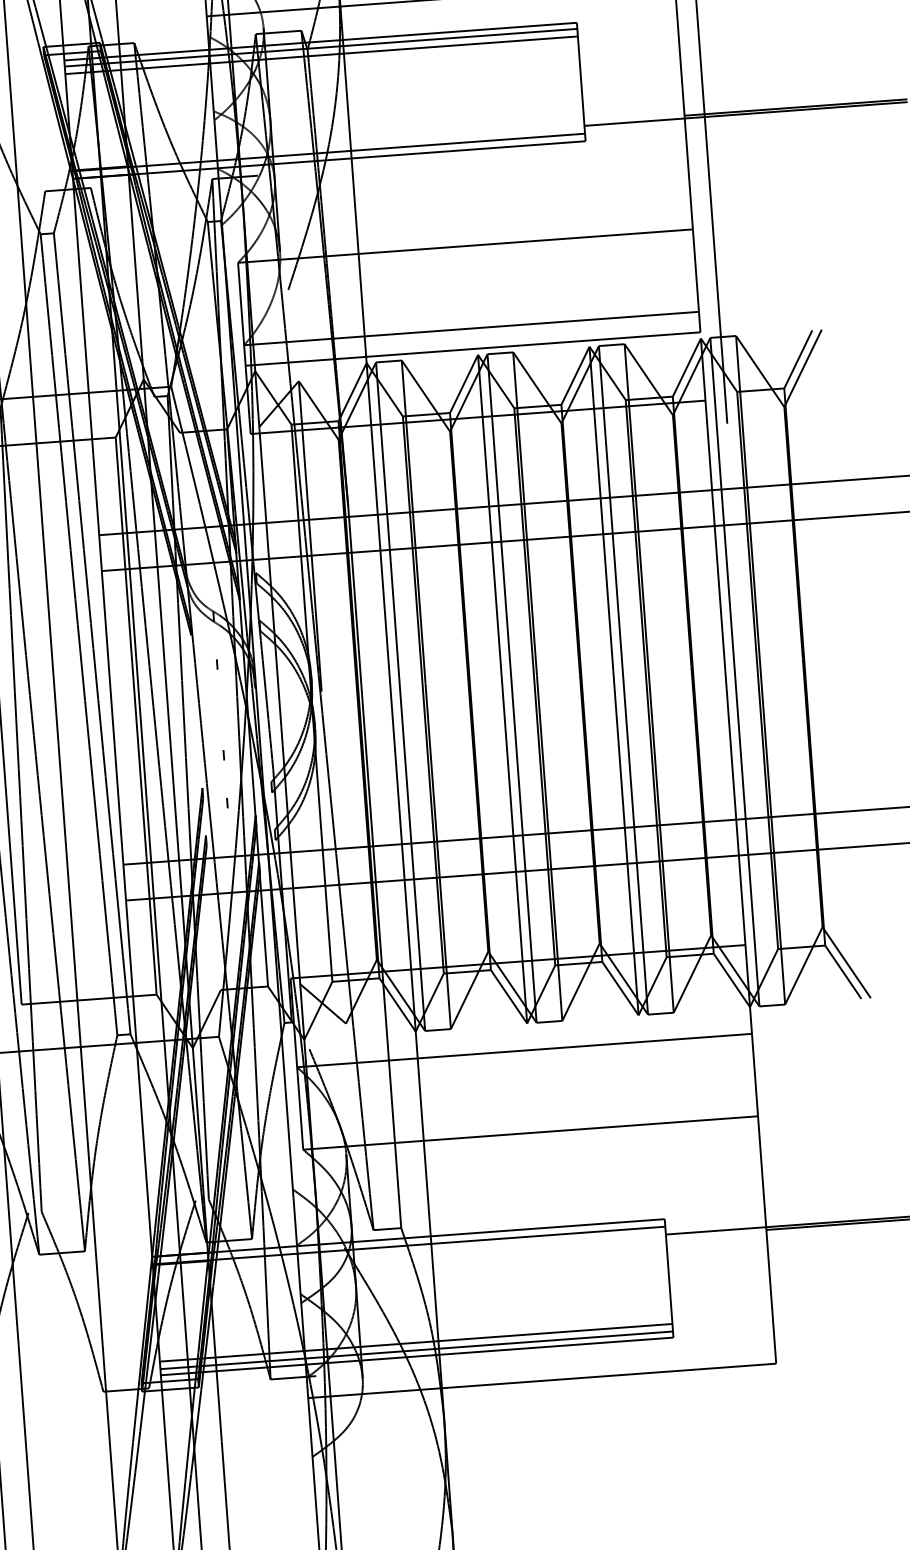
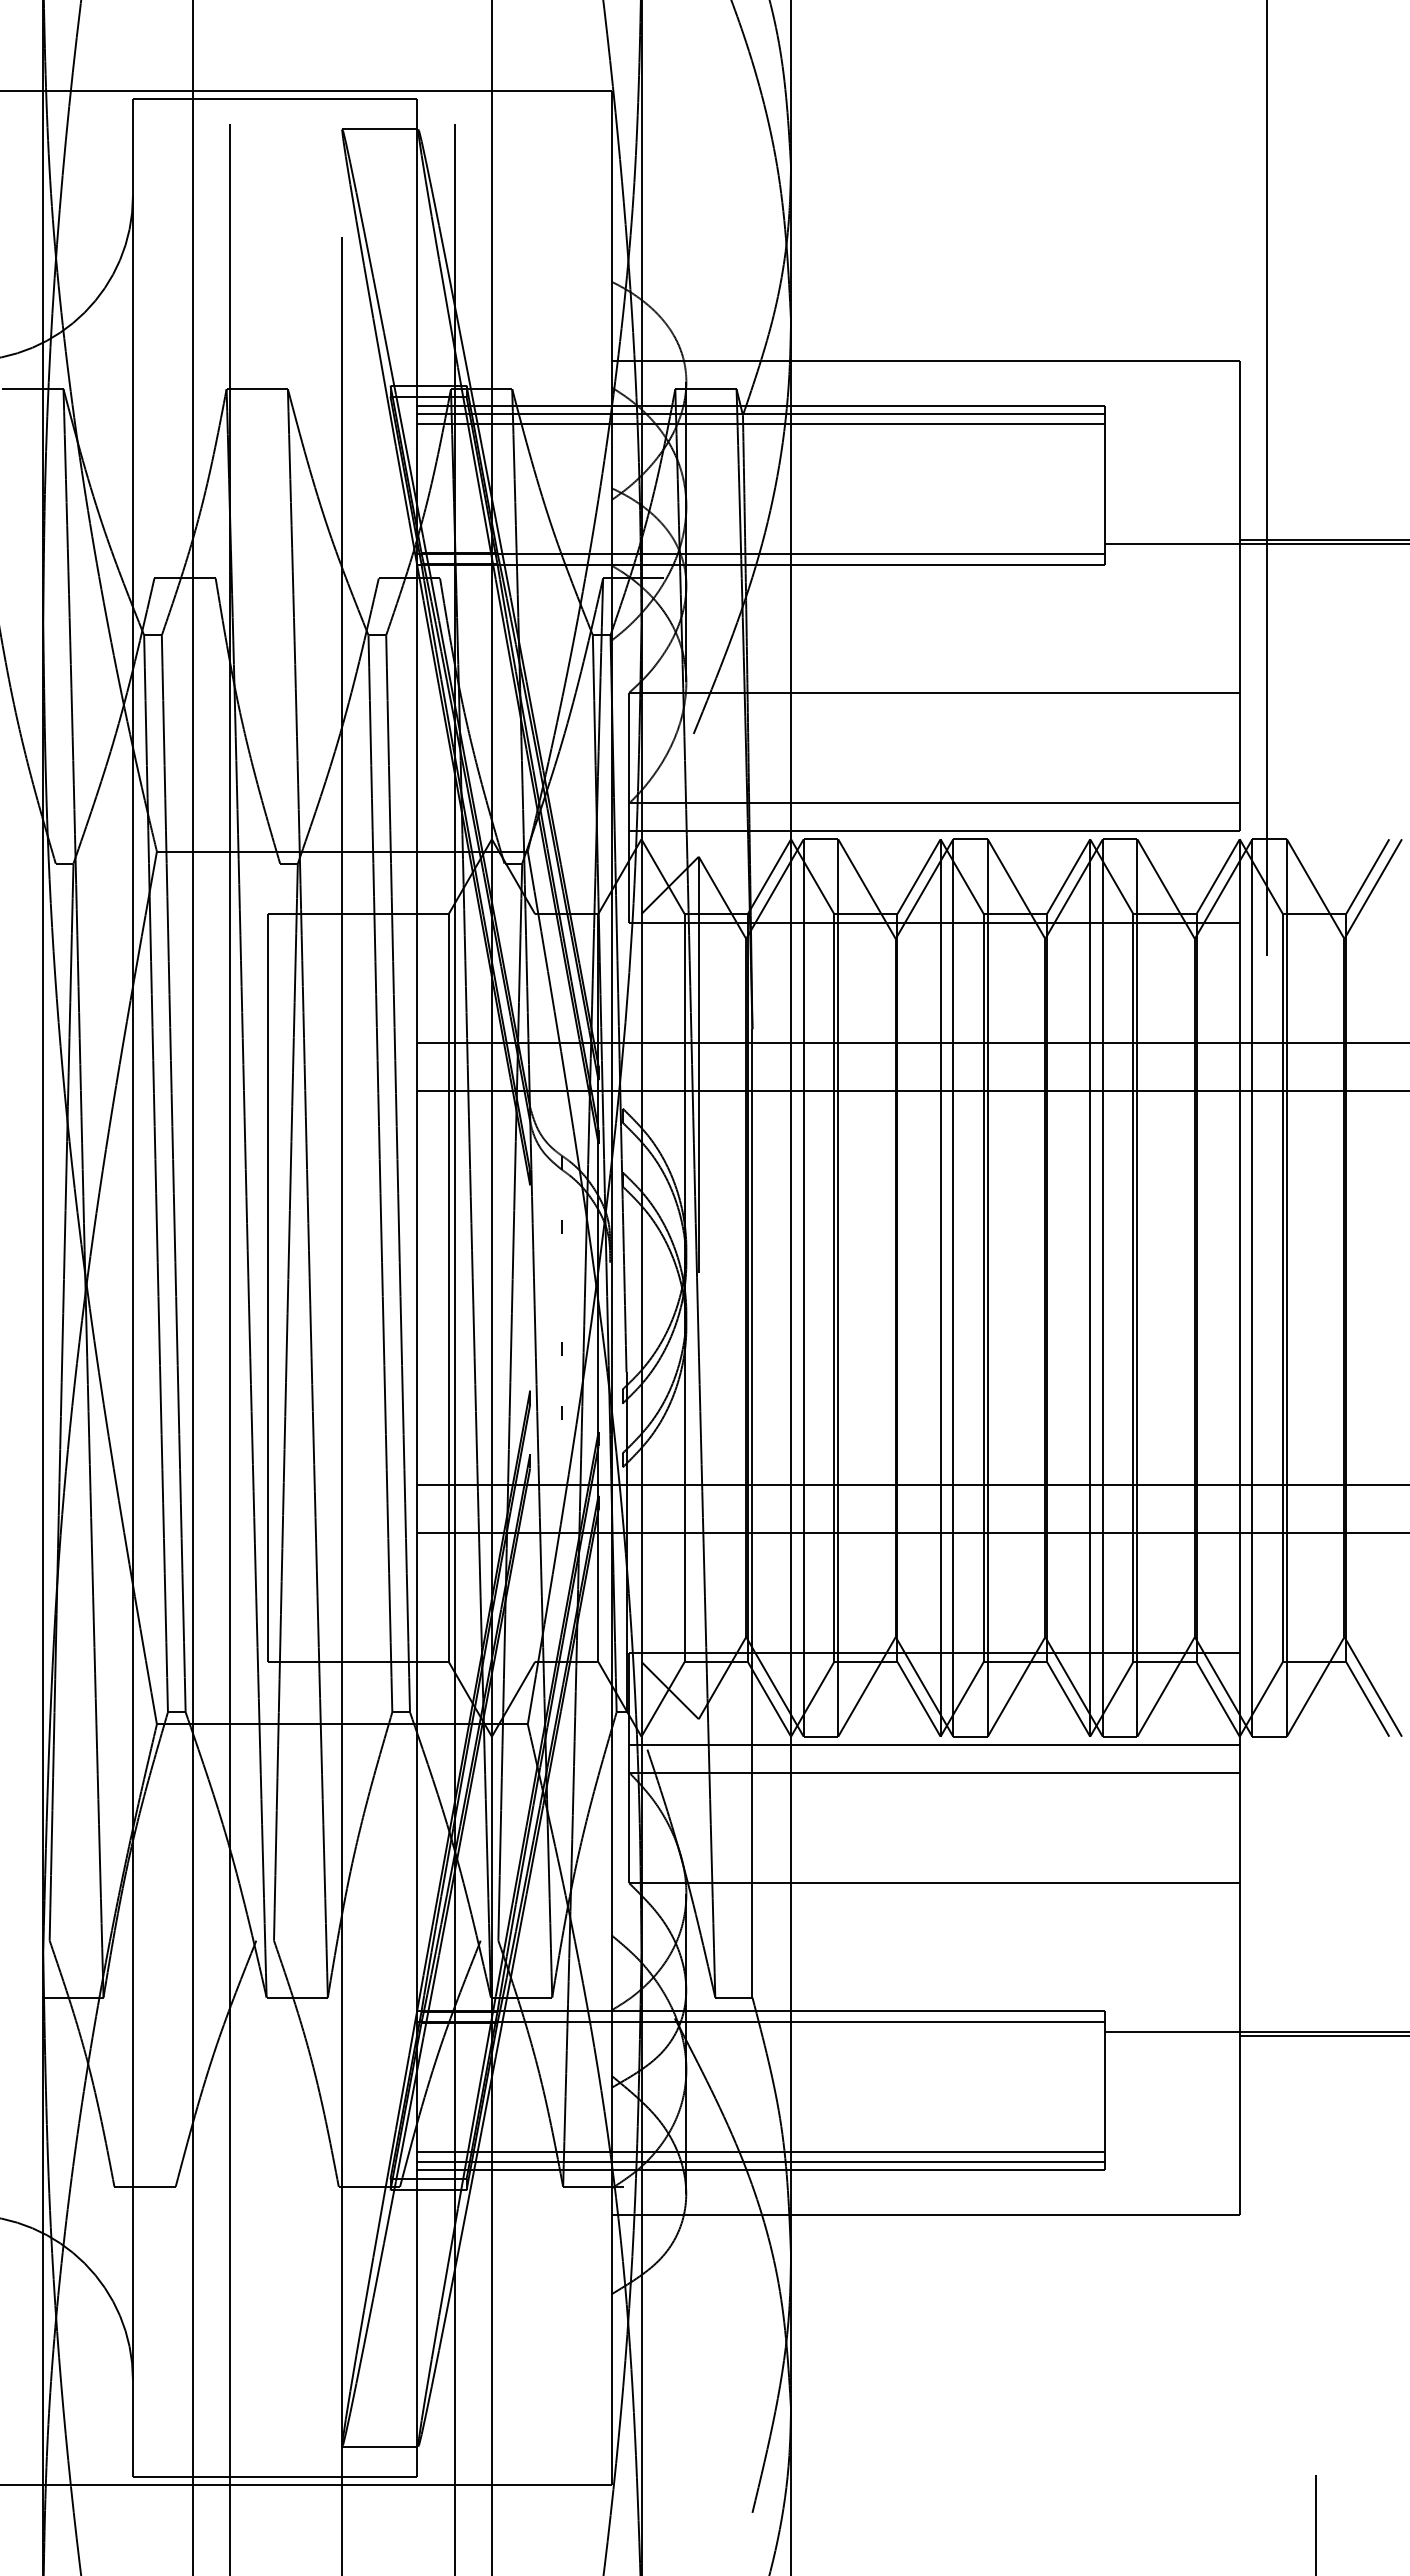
line: (523, 1030) -> (934, 1745), added

